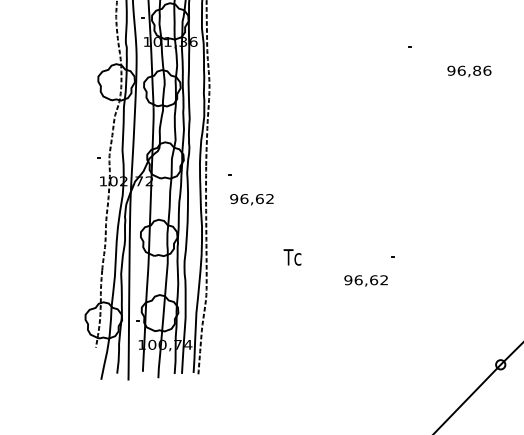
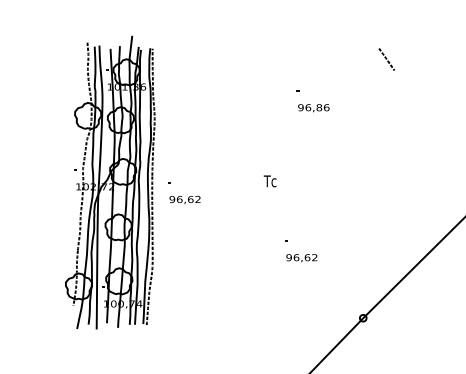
text: (468, 71) -> (313, 108), moved
text: (291, 257) -> (269, 181), moved
text: (365, 281) -> (301, 258), moved

